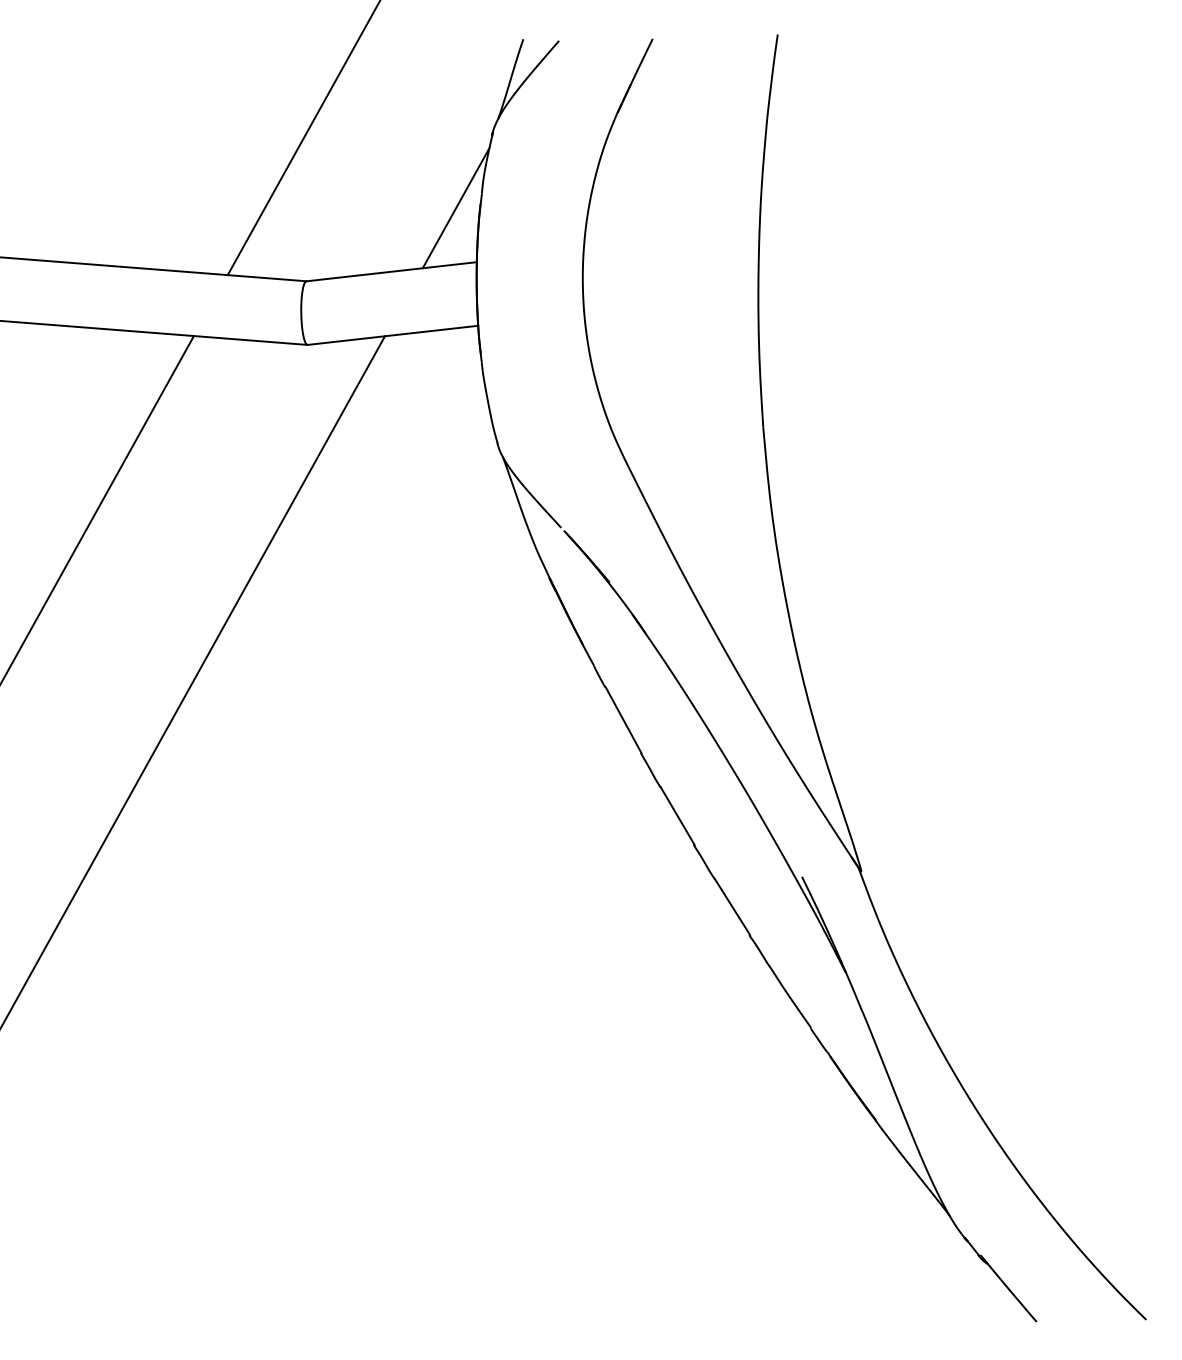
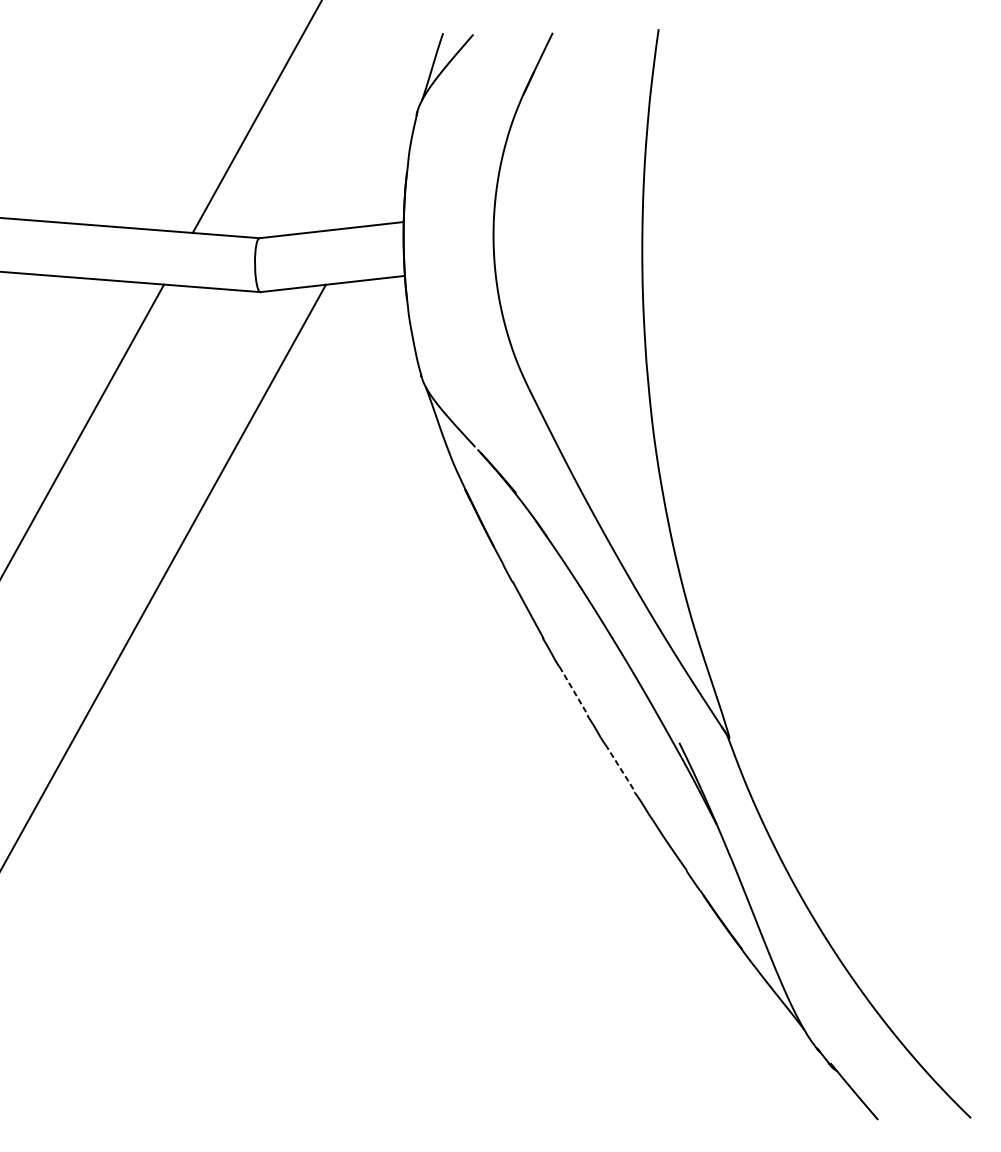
line: (455, 208) -> (385, 176), removed
line: (677, 816) -> (573, 691), solid -> dashed
line: (732, 907) -> (620, 768), solid -> dashed

